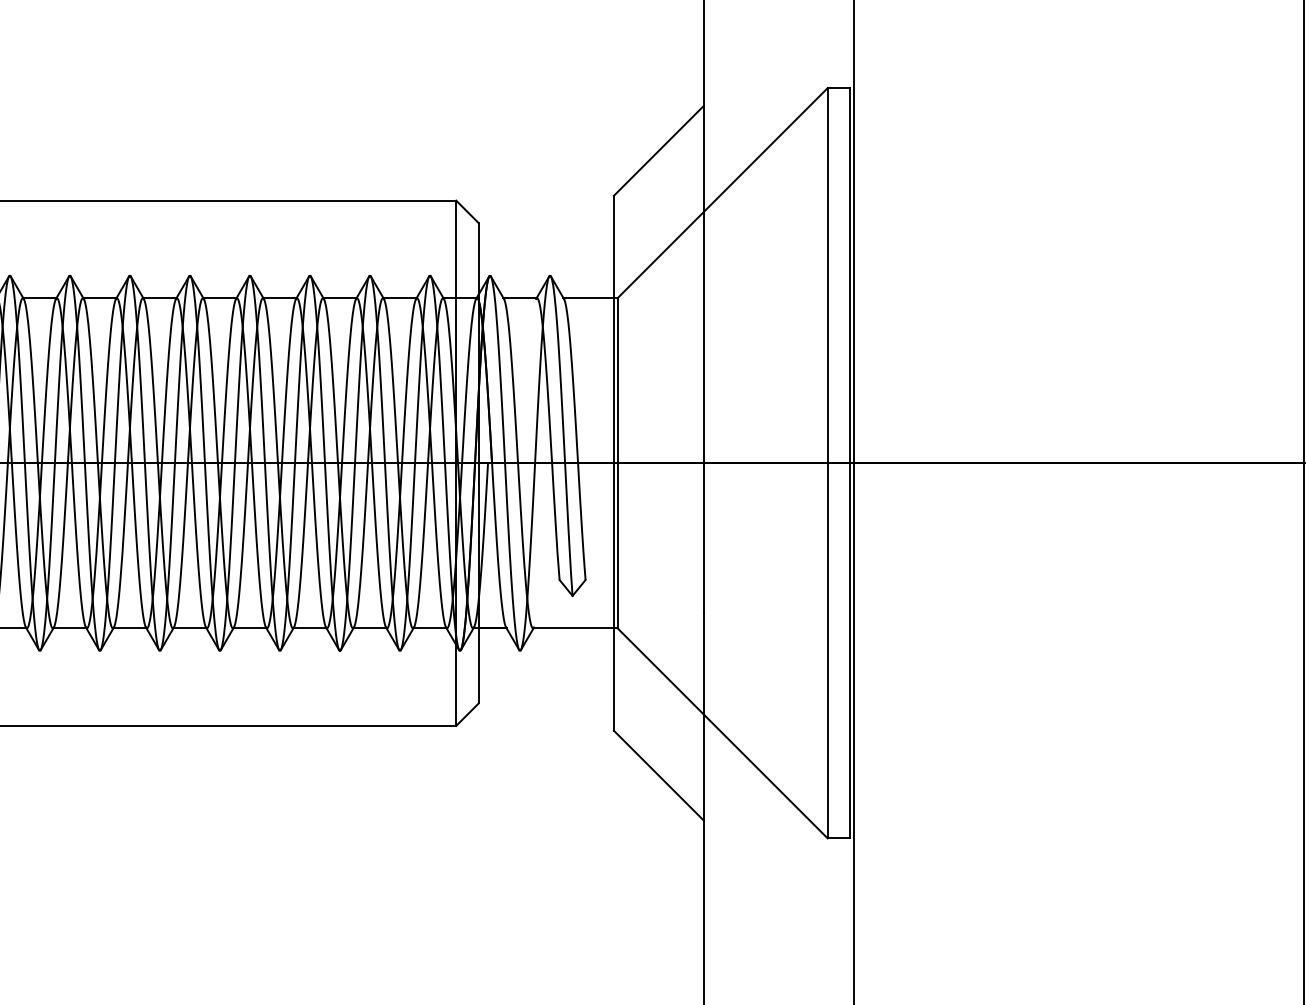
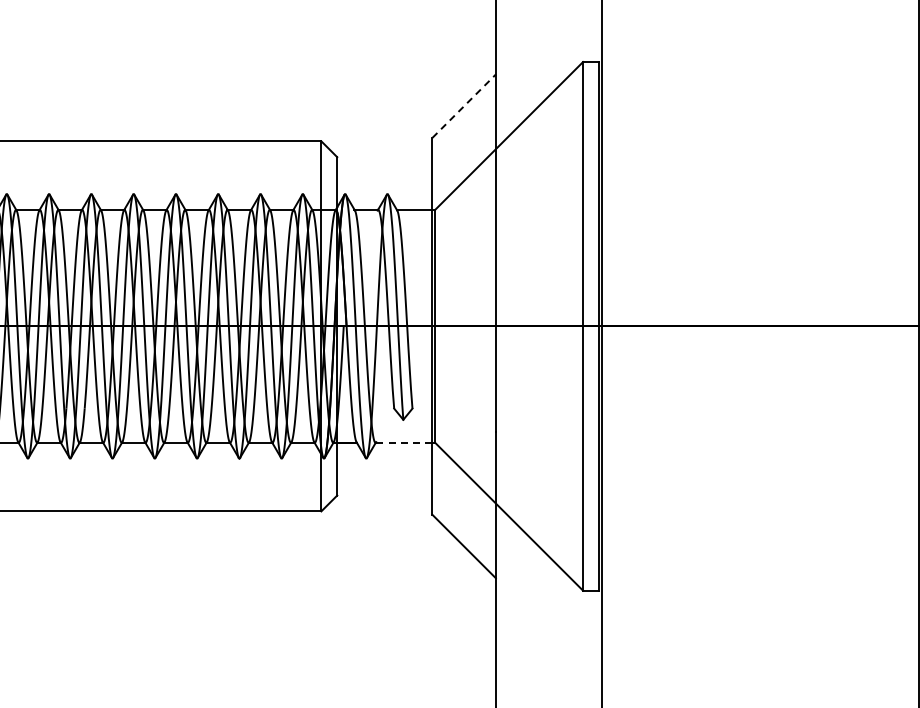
line: (659, 151) -> (464, 106), solid -> dashed
line: (572, 628) -> (403, 442), solid -> dashed

